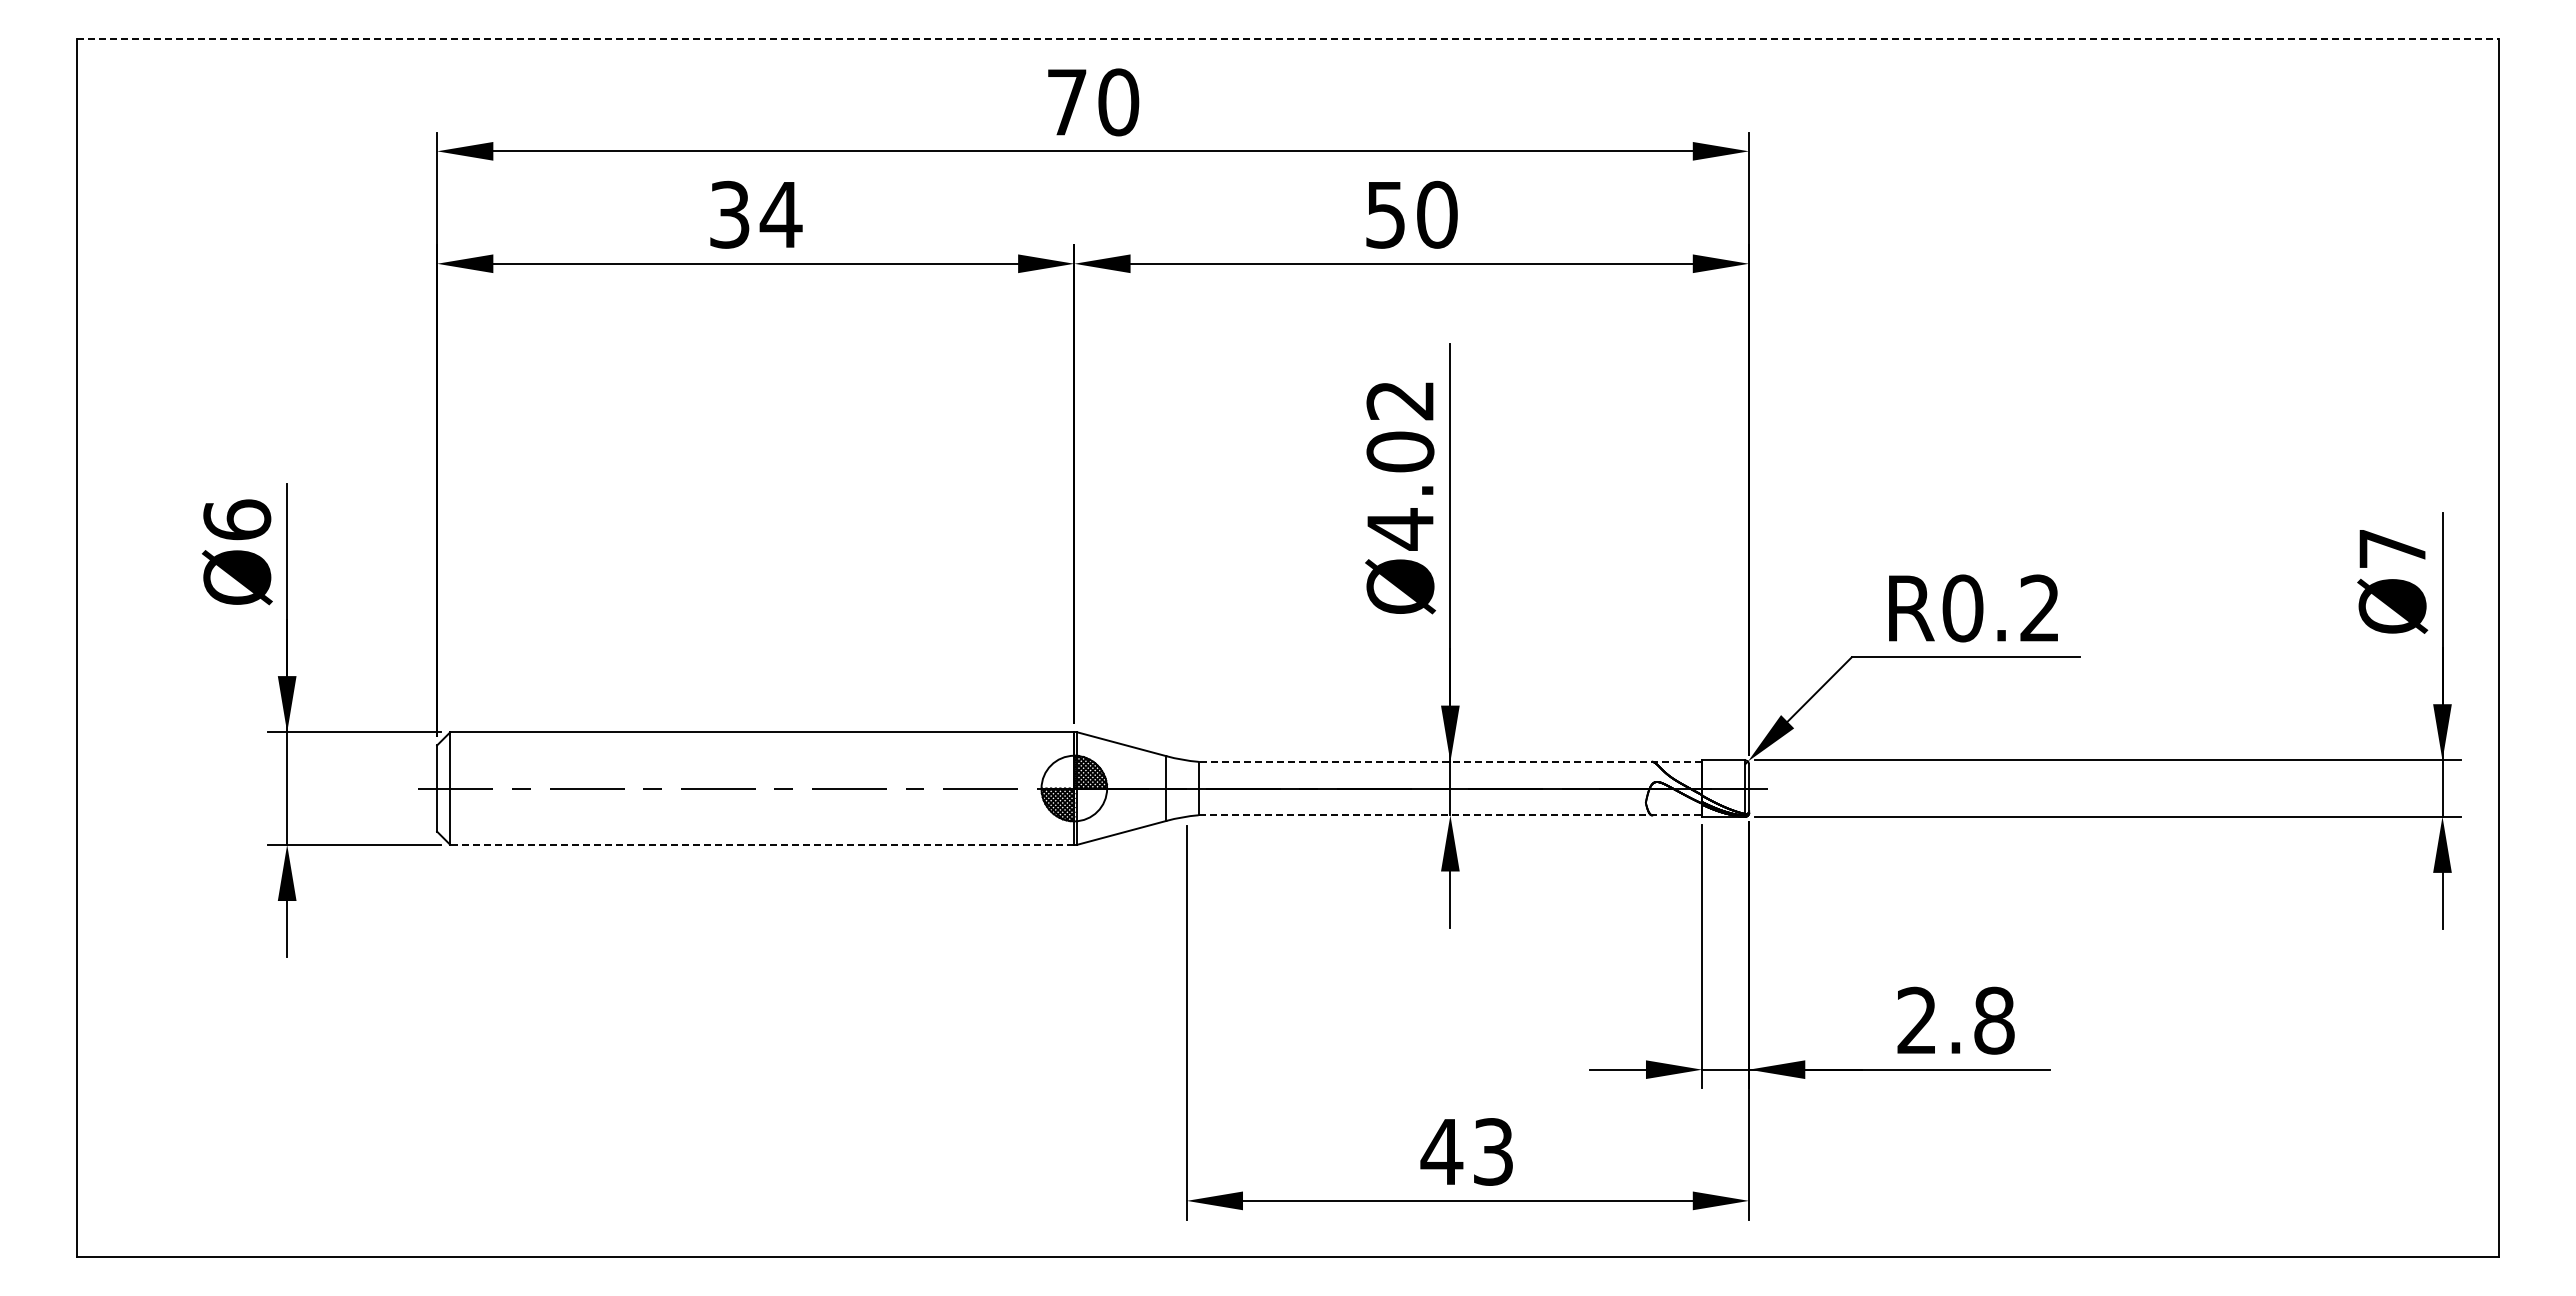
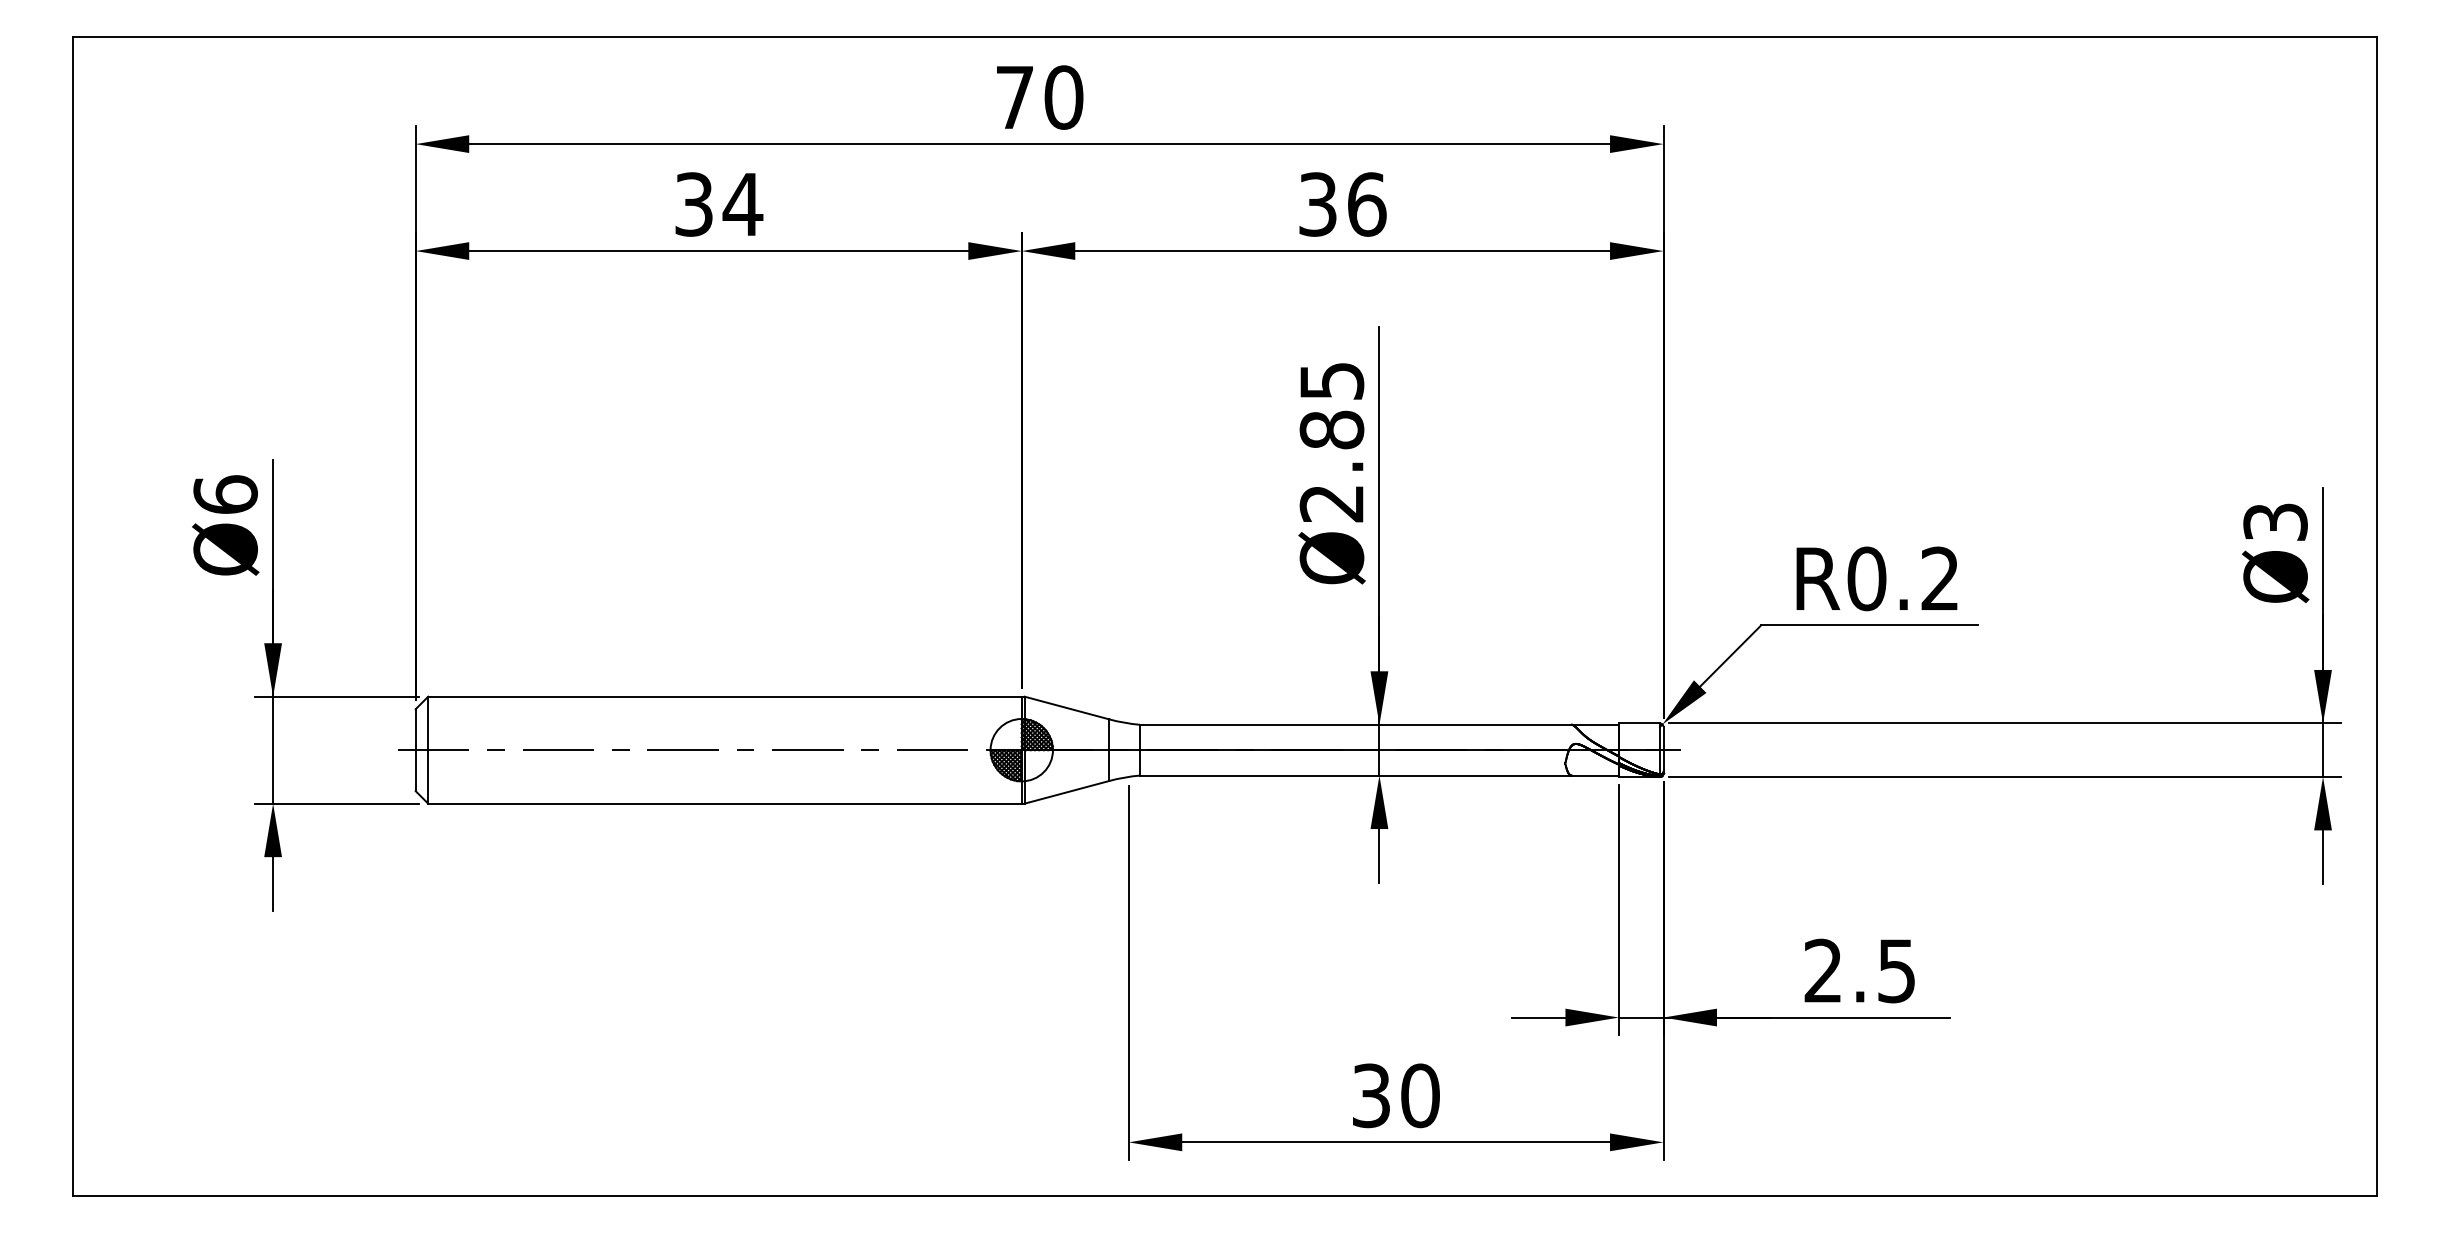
line: (1287, 38) -> (1224, 36), dashed -> solid
text: (1412, 214) -> (1343, 204), 50 -> 36
text: (1400, 465) -> (1331, 442), Ø4.02 -> Ø2.85
text: (2392, 548) -> (2275, 521), Ø7 -> Ø3
line: (1450, 761) -> (1379, 724), dashed -> solid
line: (1450, 815) -> (1379, 775), dashed -> solid
line: (761, 844) -> (724, 803), dashed -> solid
text: (1994, 1020) -> (1896, 970), 2.8 -> 2.5
text: (1466, 1151) -> (1394, 1095), 43 -> 30

